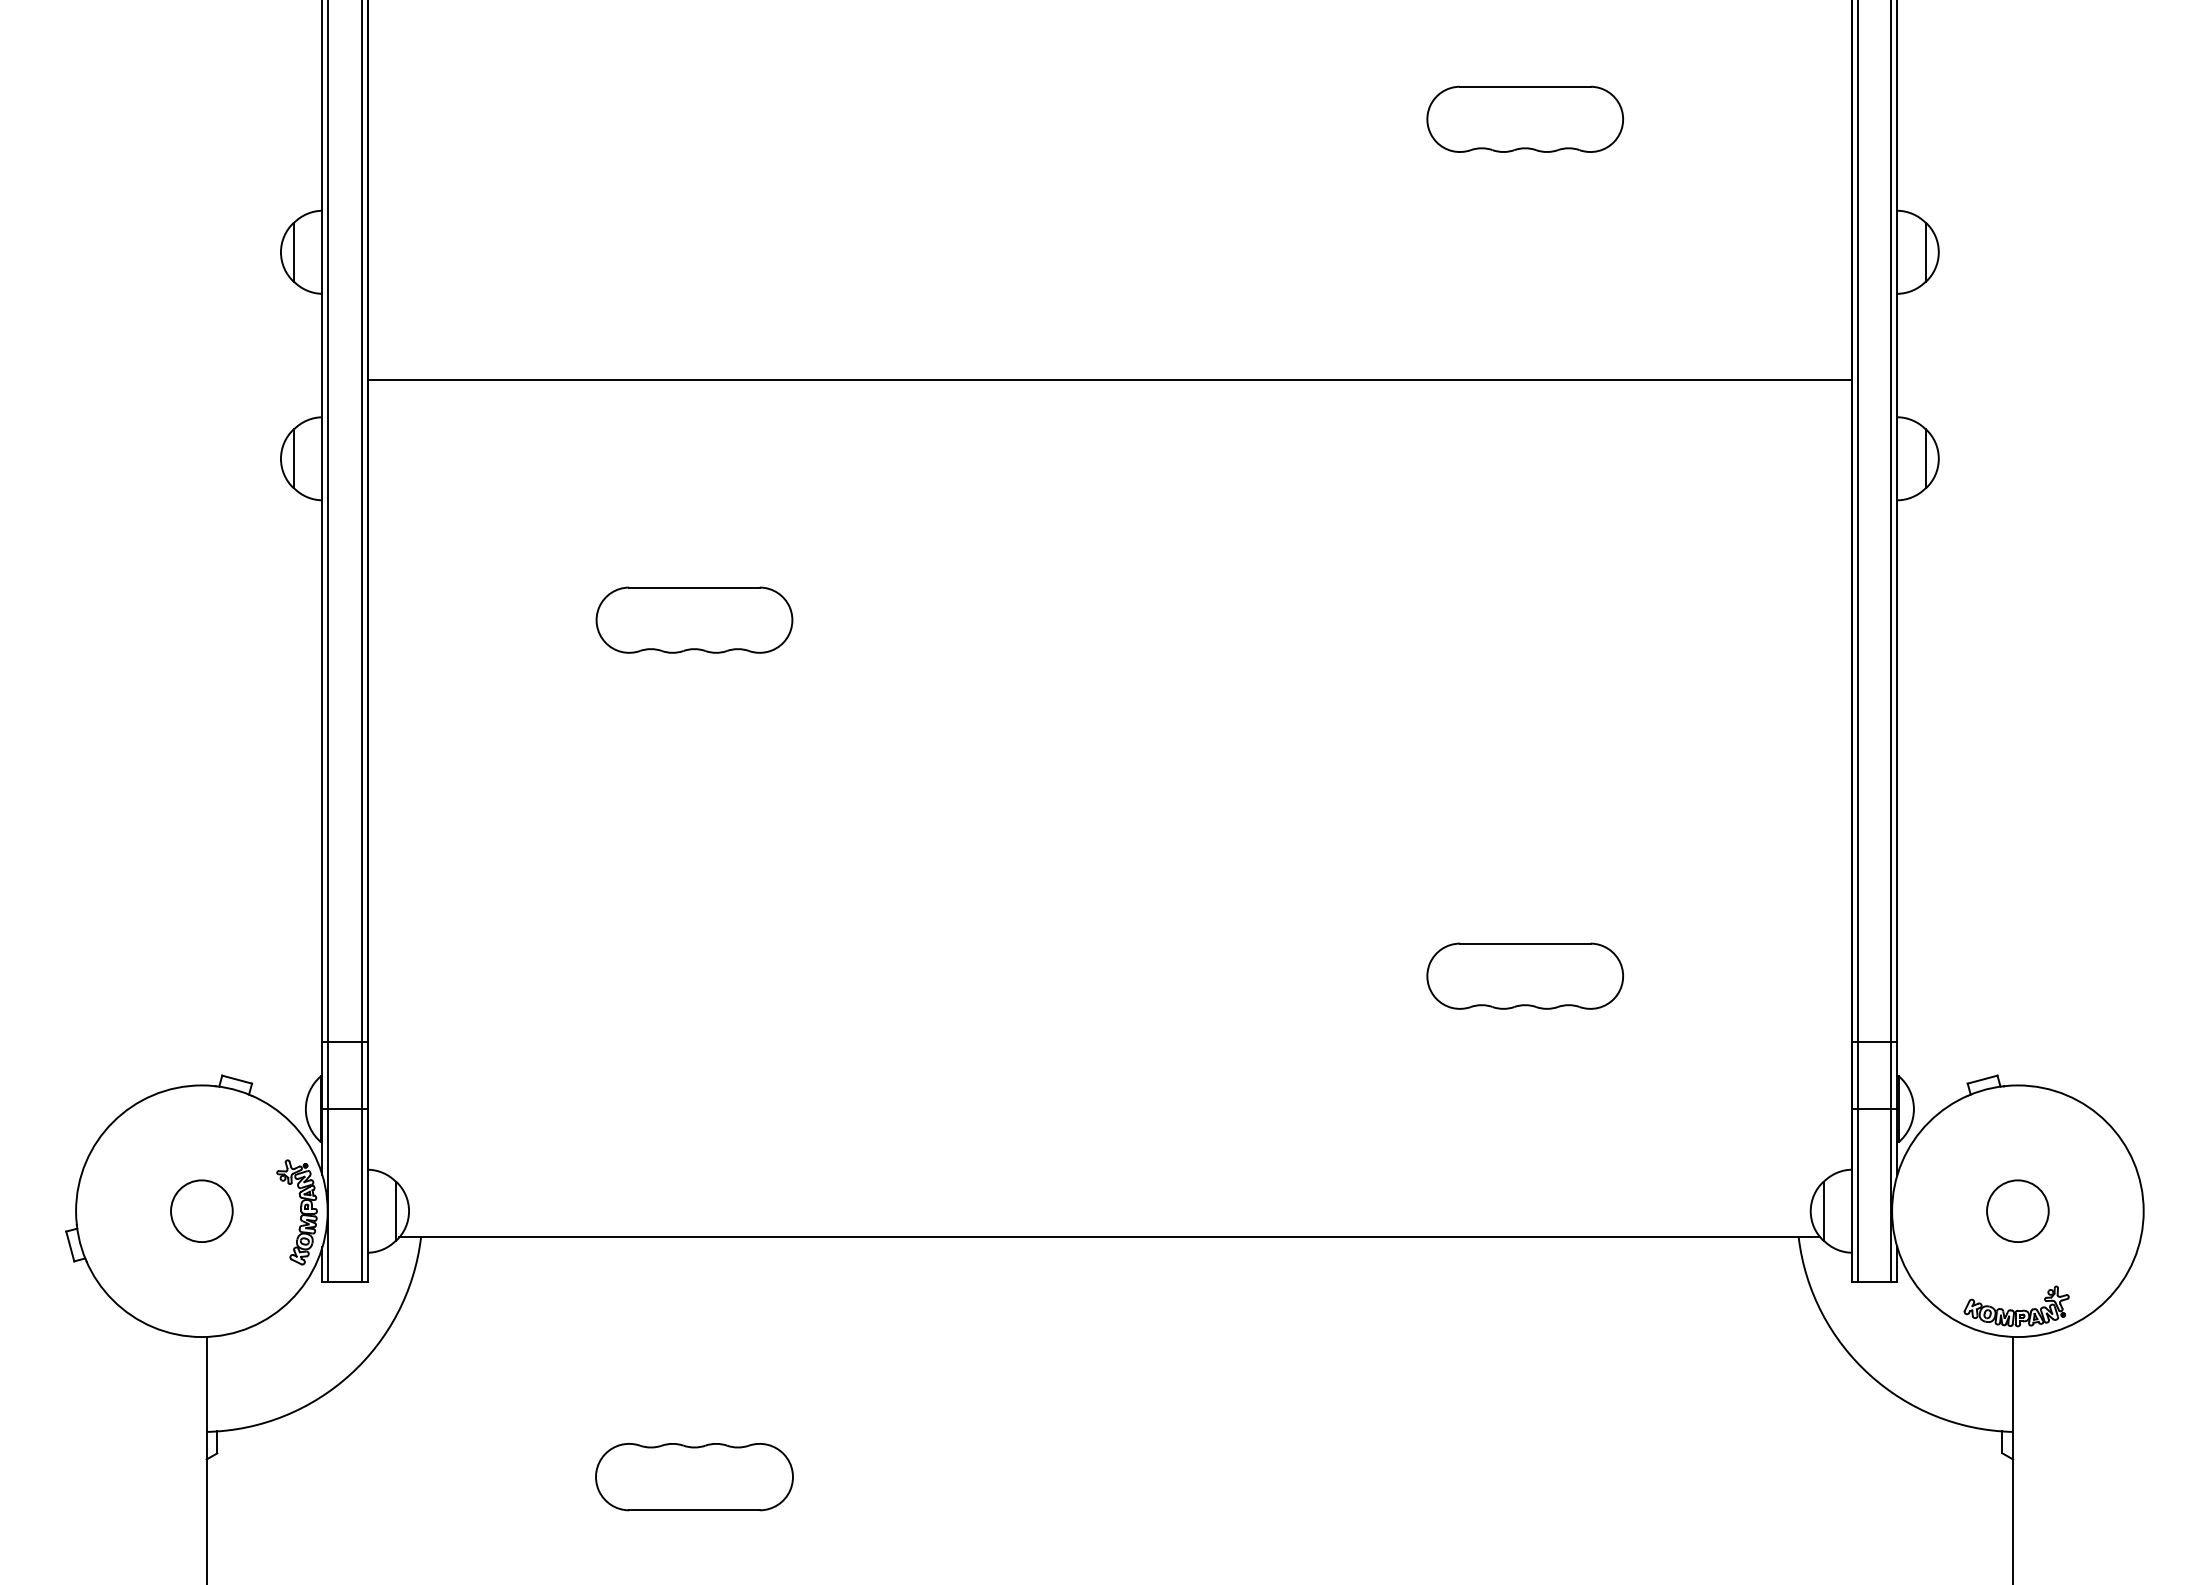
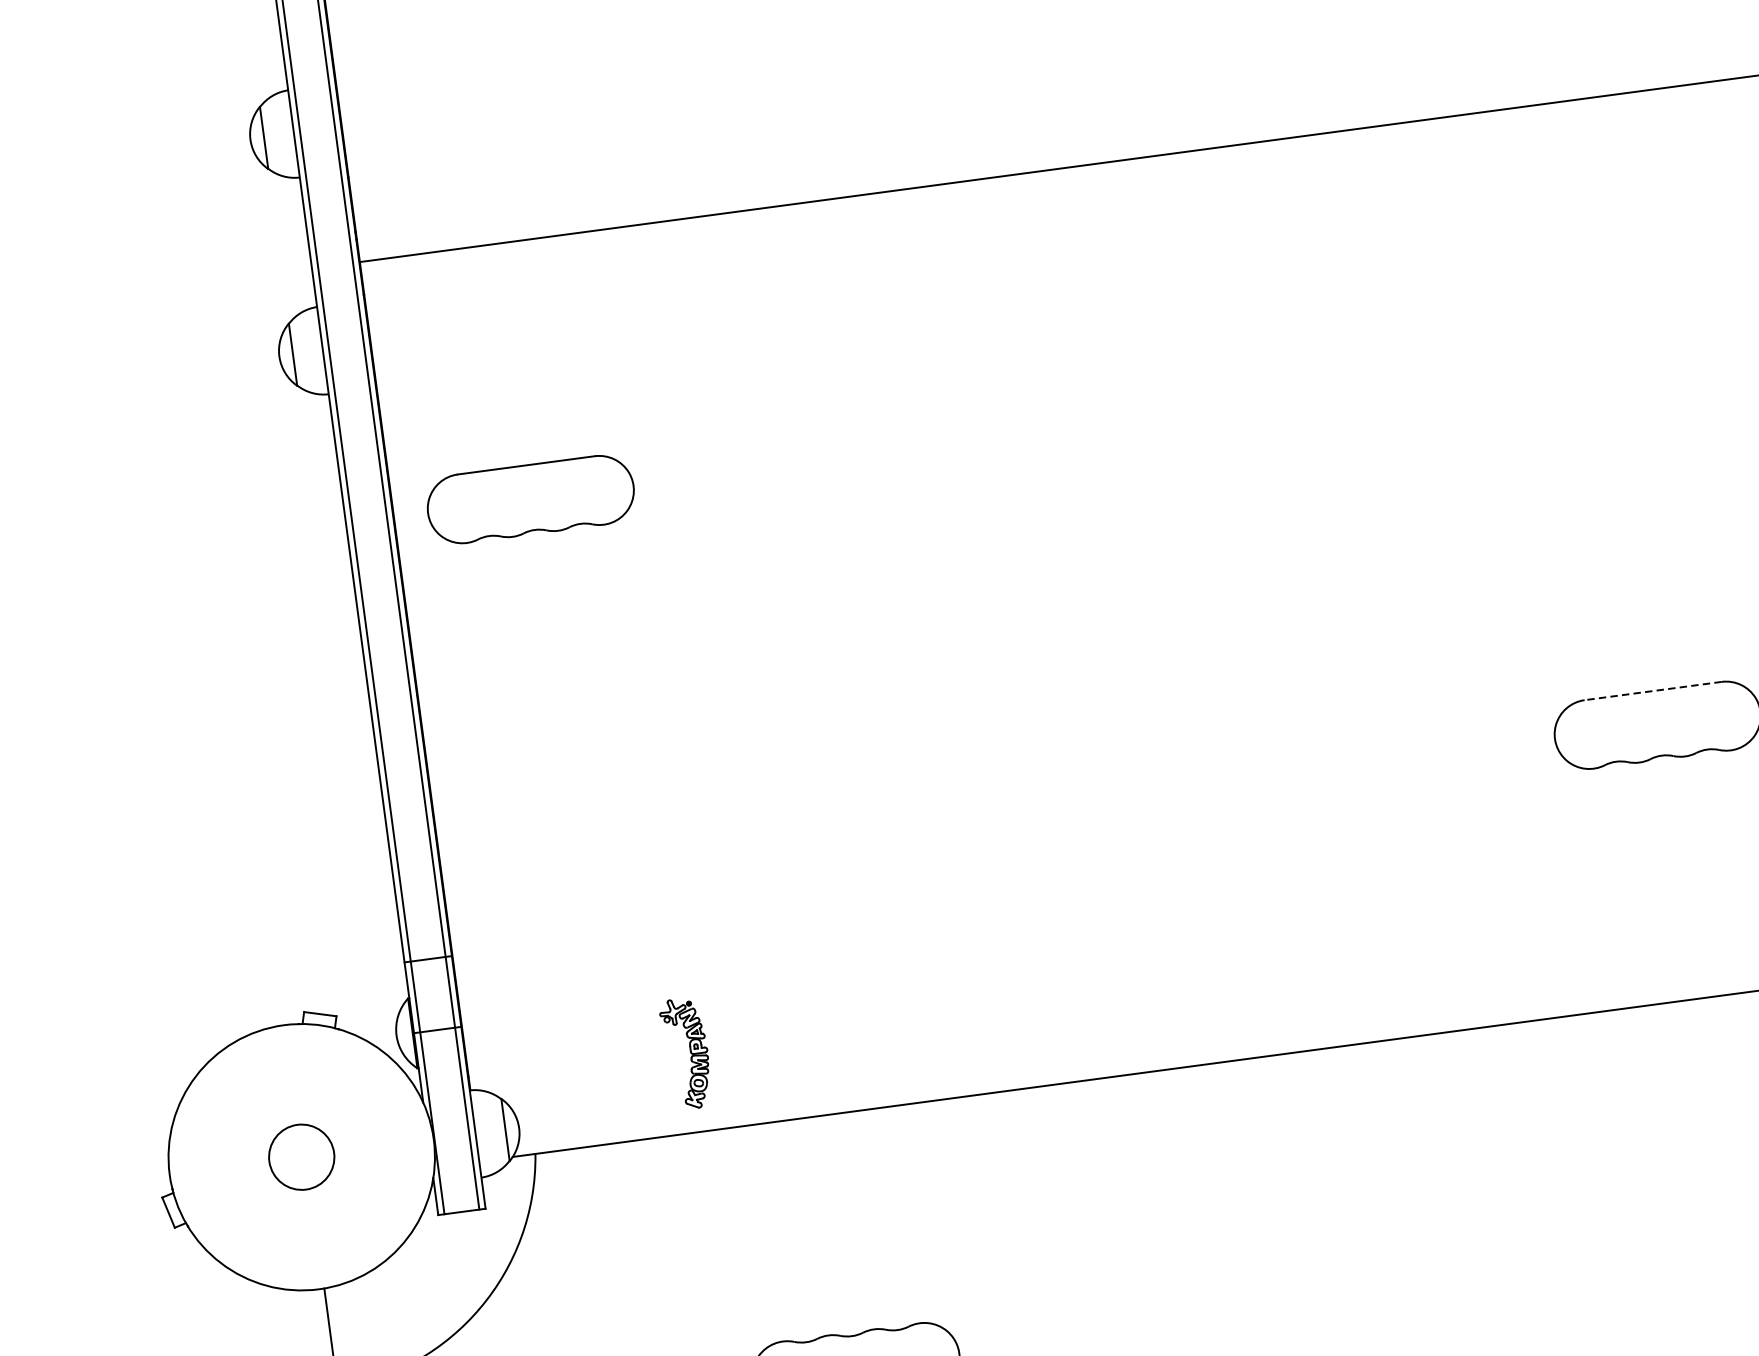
part: (694, 619) -> (530, 498), moved
line: (1524, 943) -> (1652, 691), solid -> dashed
part: (296, 1212) -> (685, 1053), moved

